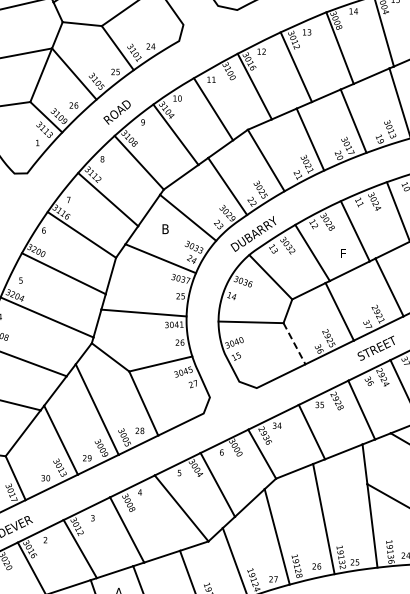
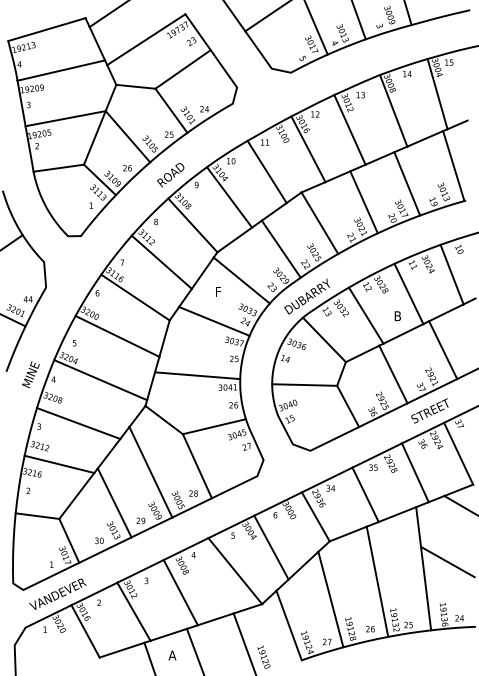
text: (165, 228) -> (219, 291), B -> F
text: (343, 253) -> (397, 316), F -> B
line: (294, 343) -> (348, 406), dashed -> solid

